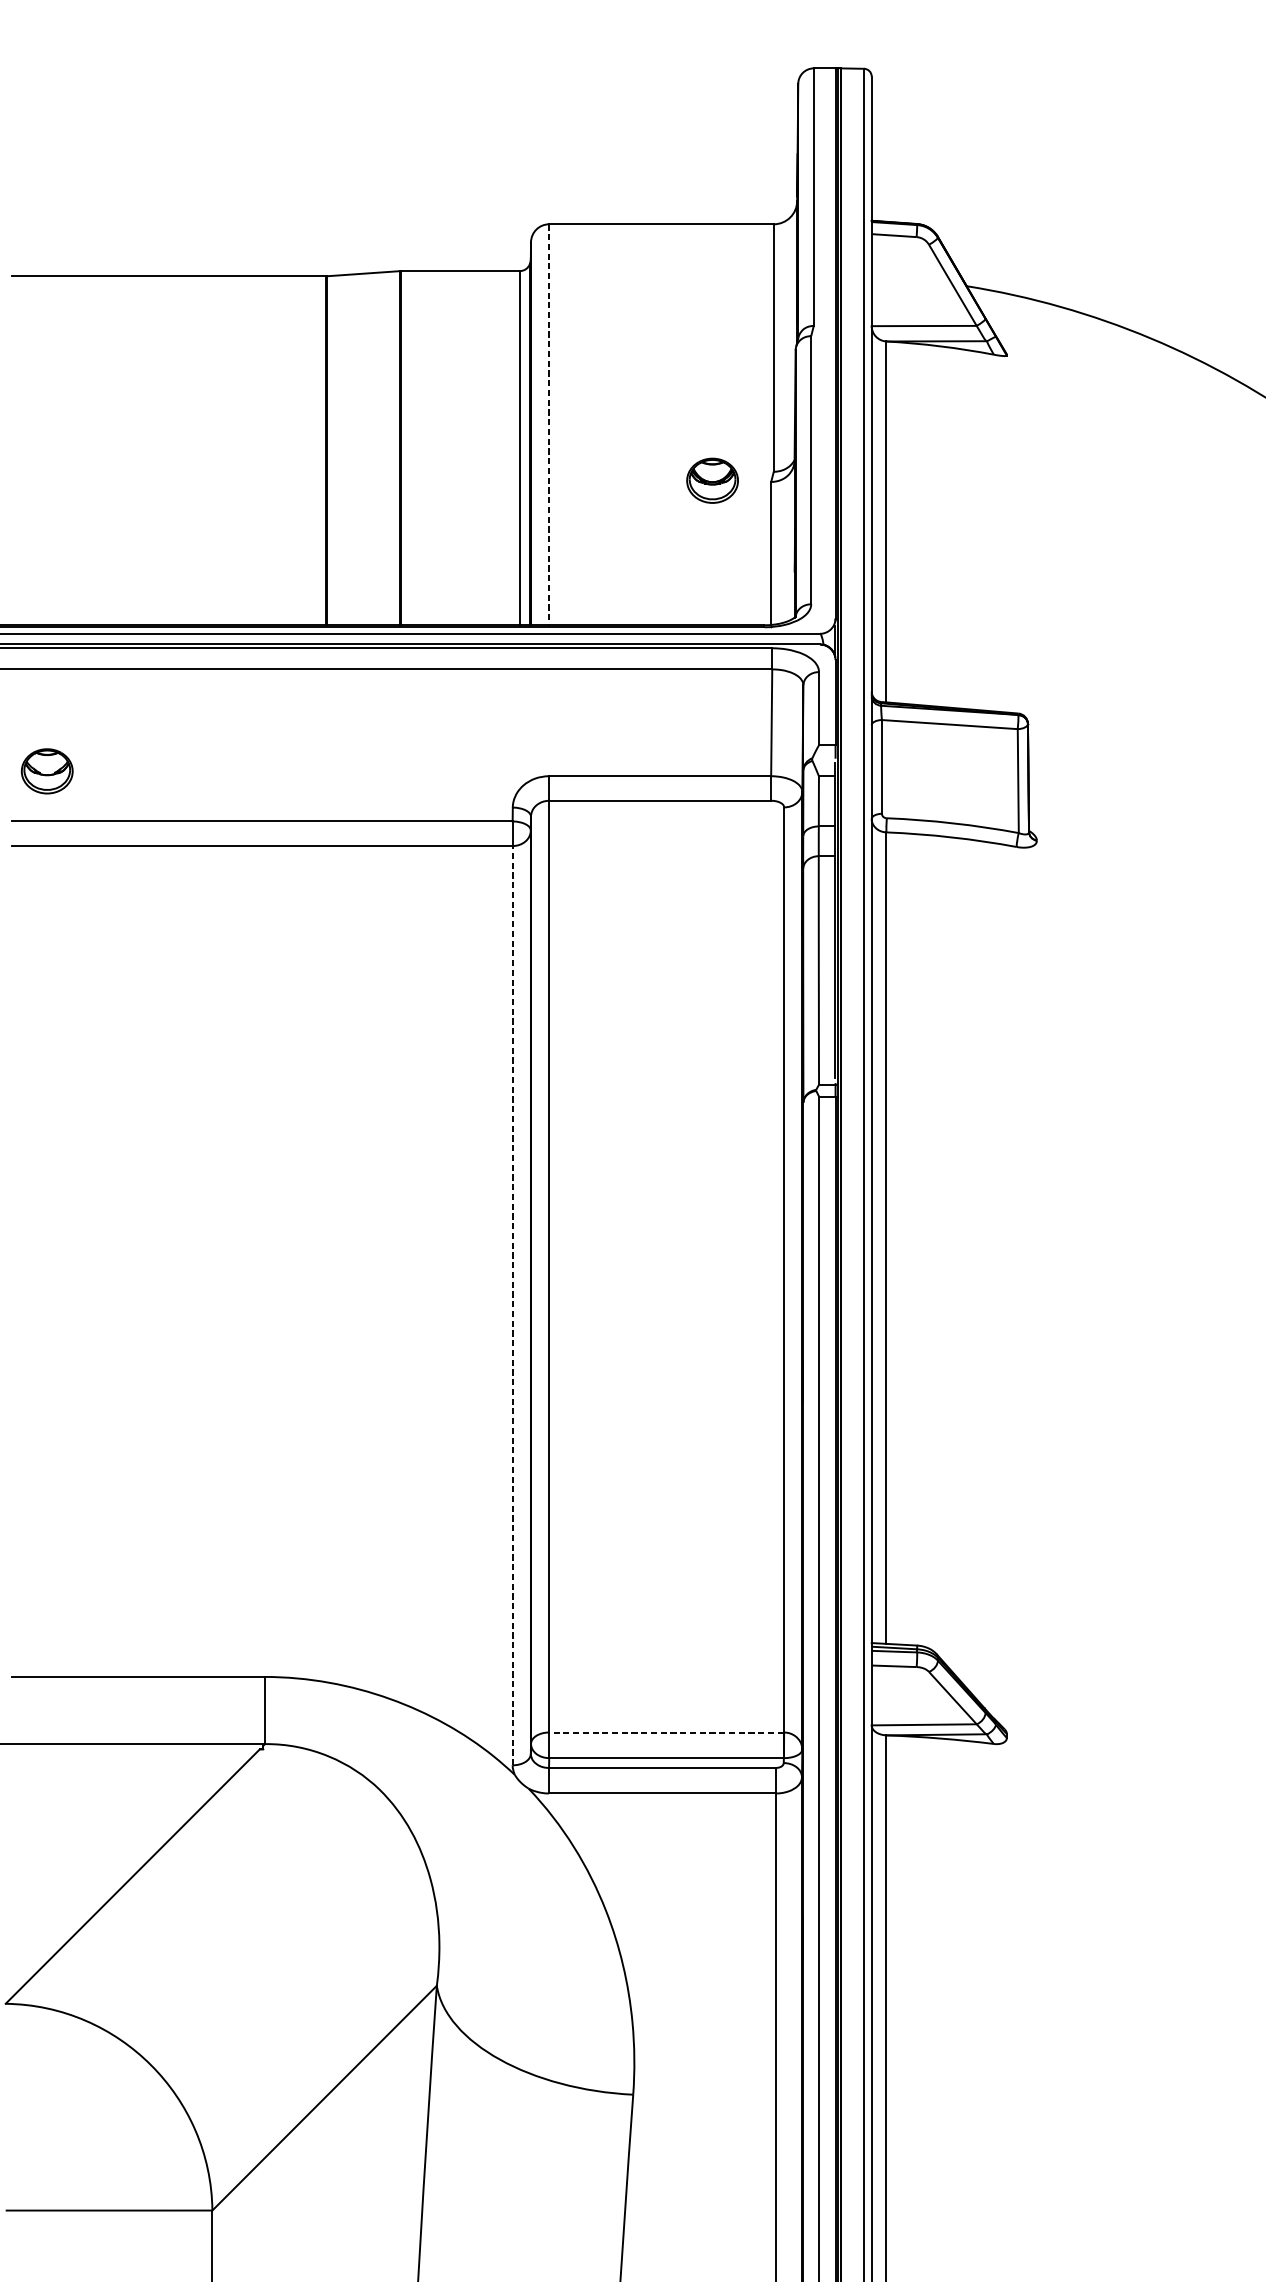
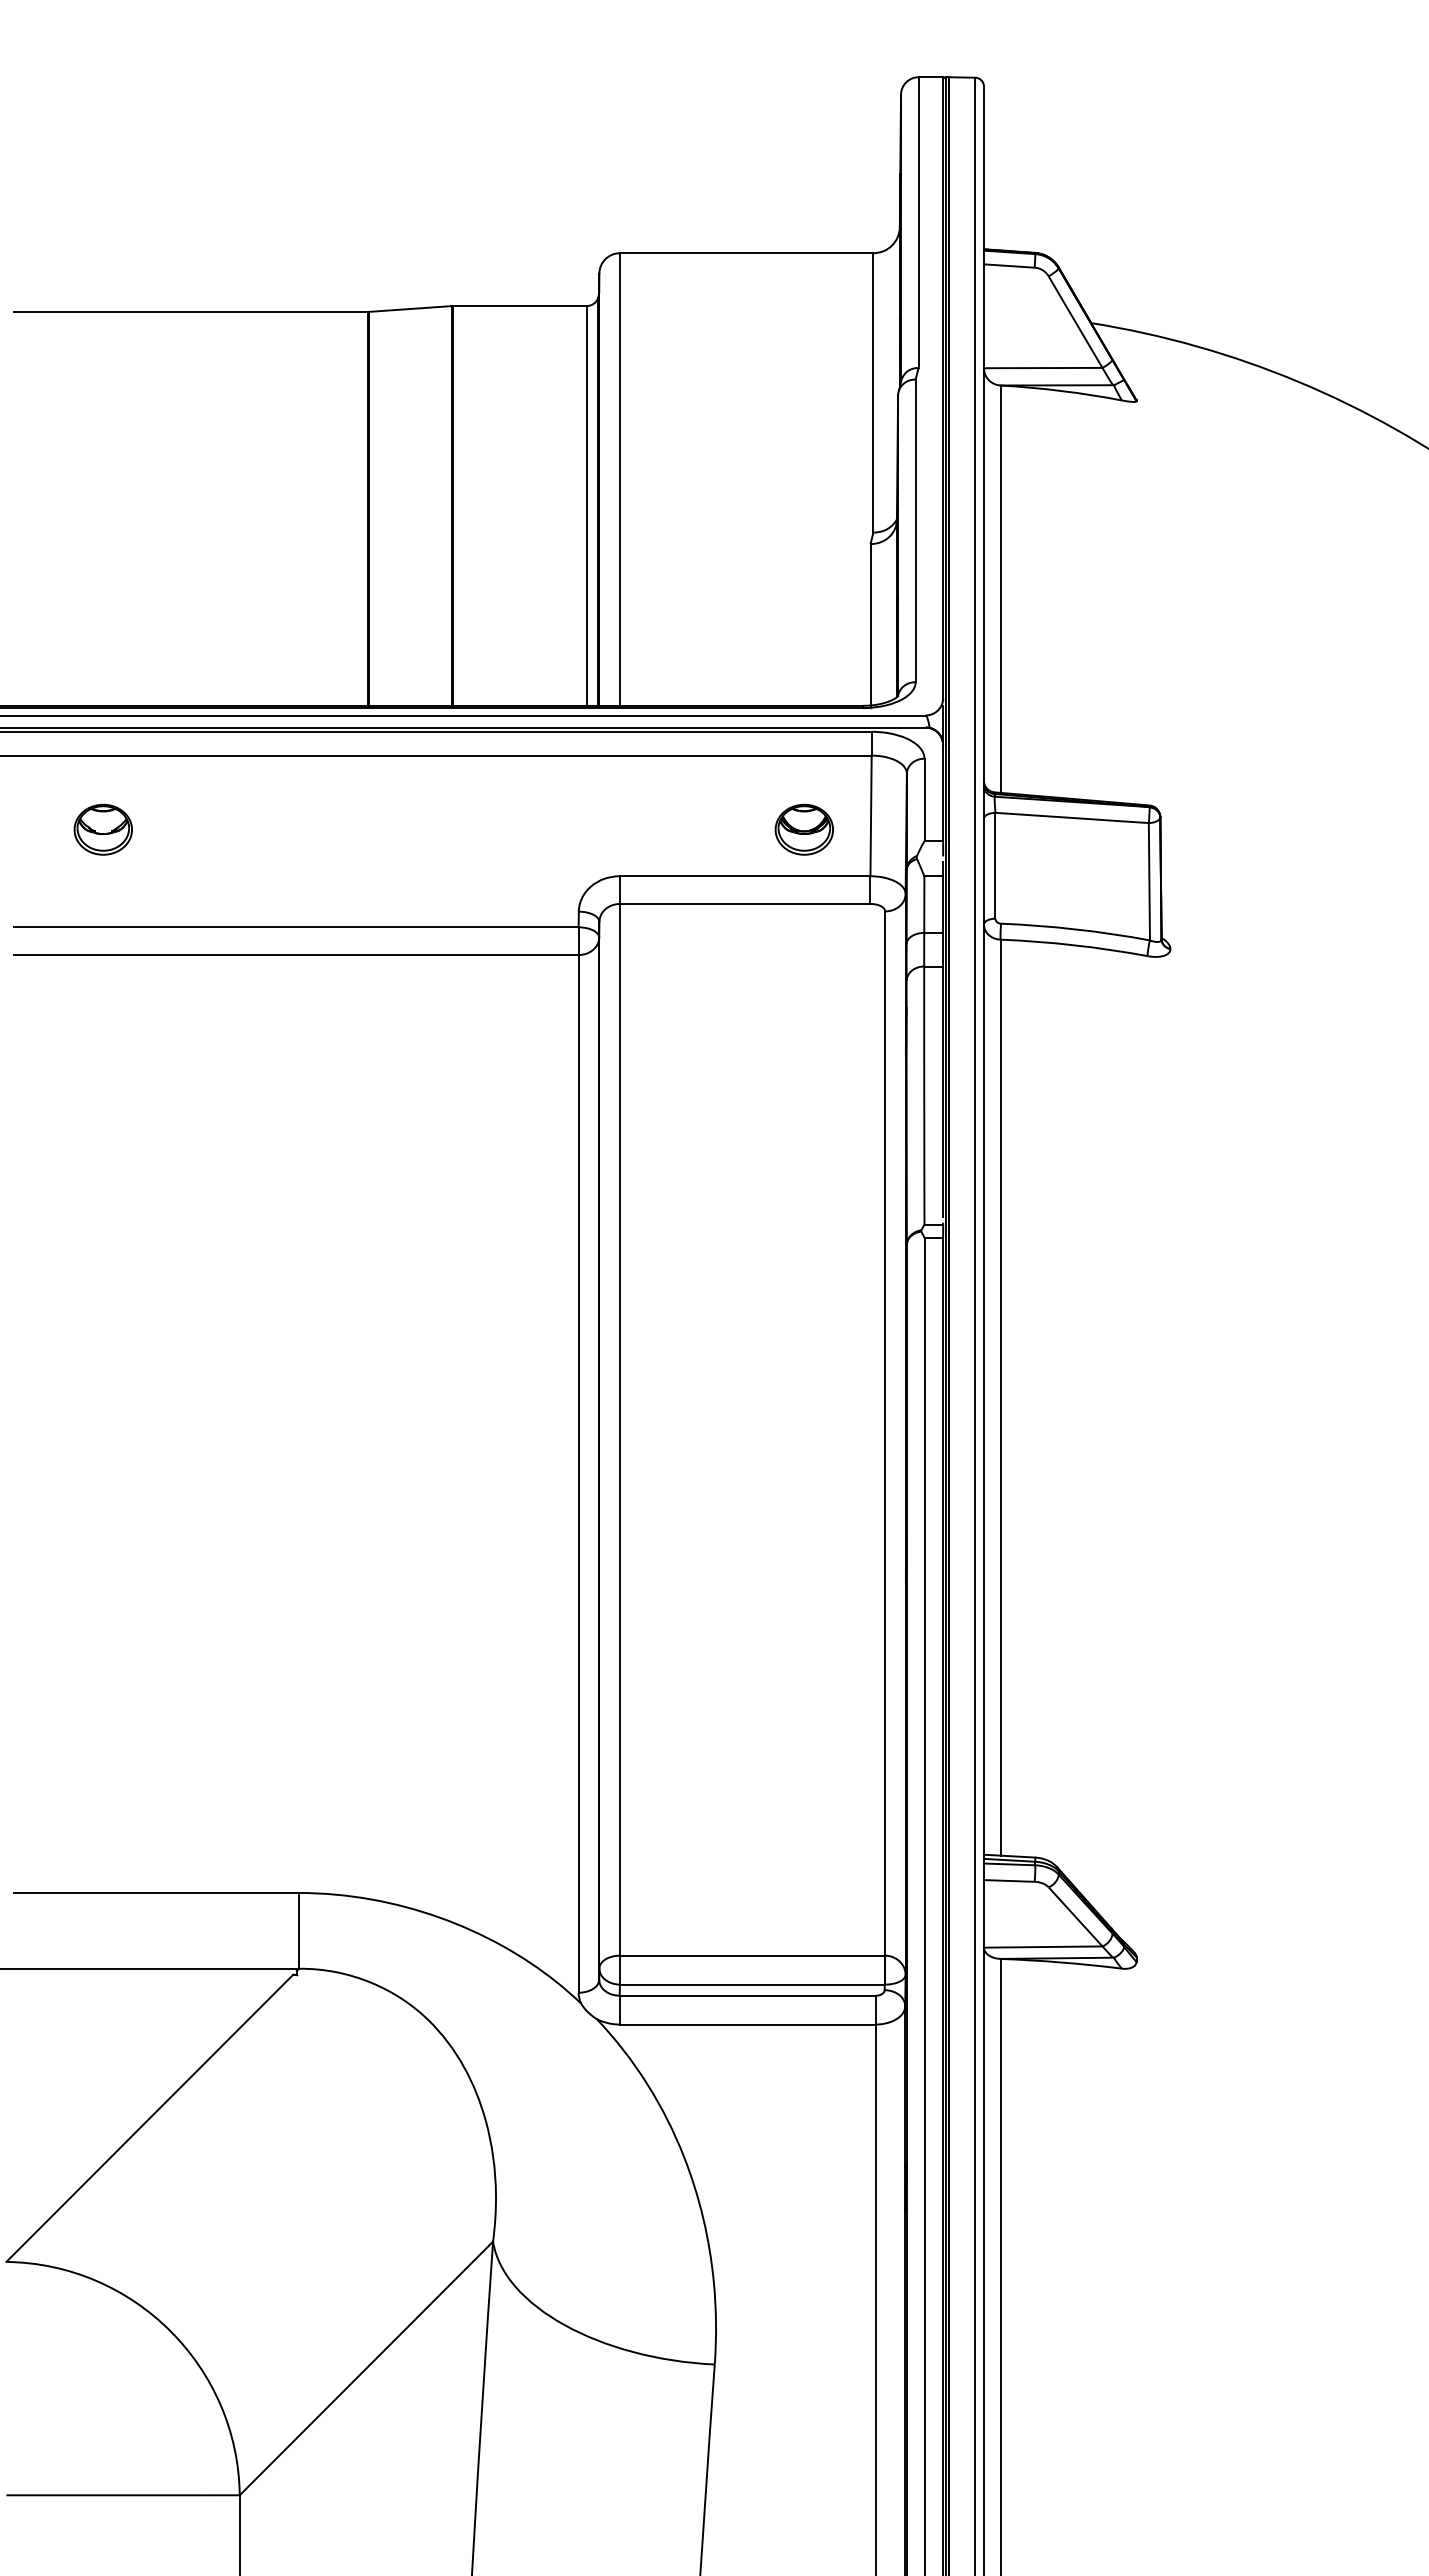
line: (548, 425) -> (619, 480), dashed -> solid
part: (711, 480) -> (803, 829), moved
part: (46, 771) -> (102, 829), moved
line: (512, 1305) -> (578, 1473), dashed -> solid
line: (665, 1732) -> (751, 1955), dashed -> solid

